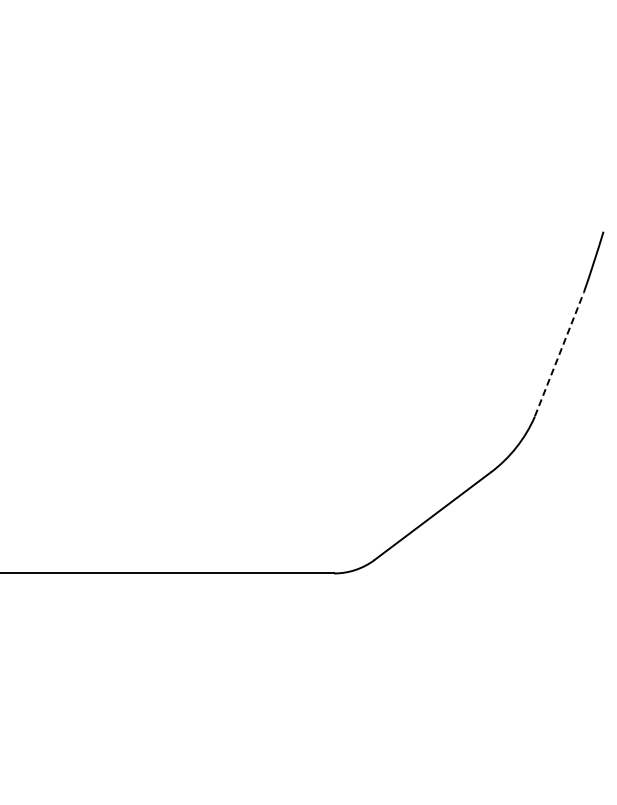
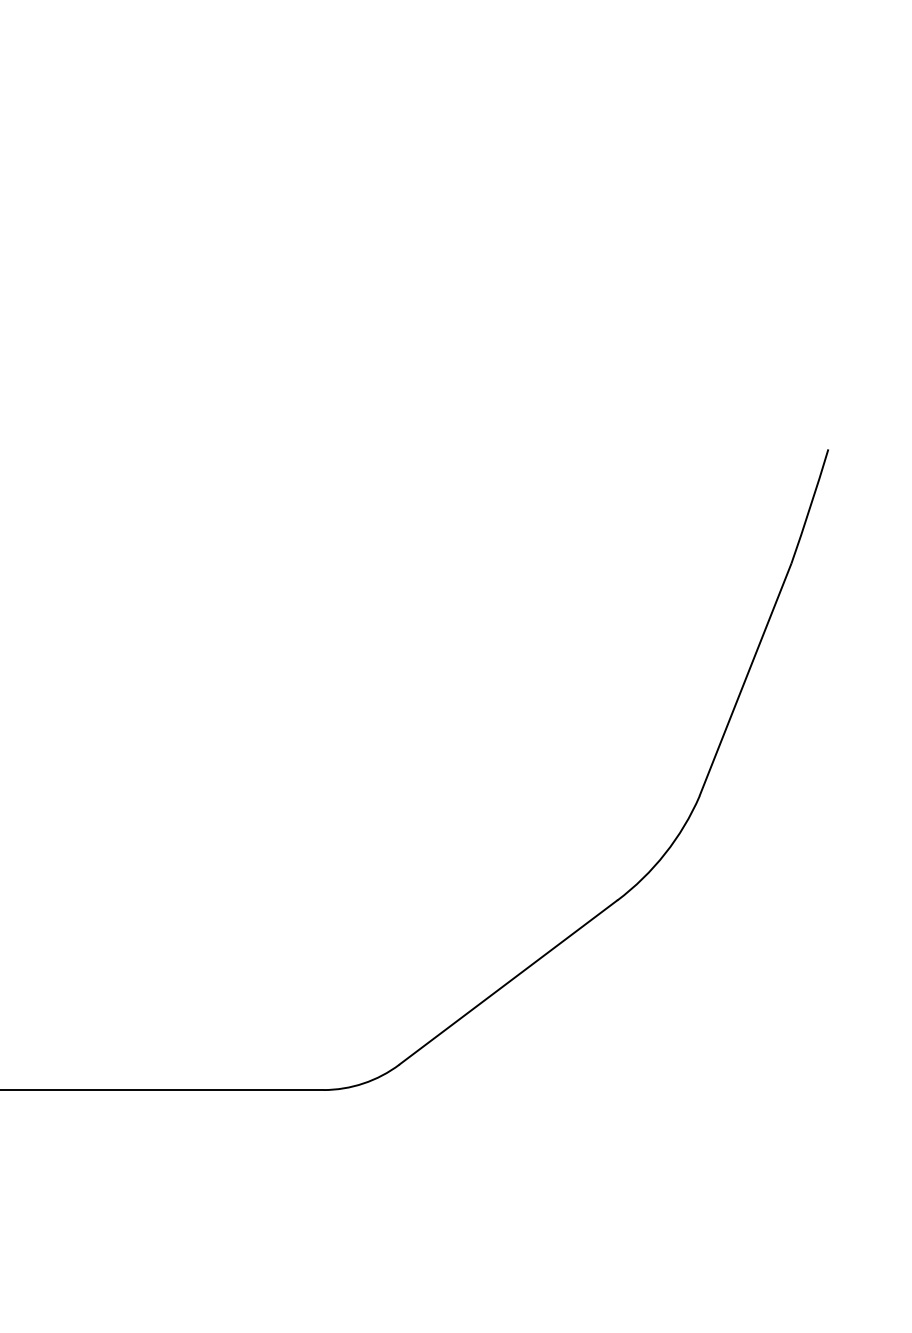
line: (559, 354) -> (745, 679), dashed -> solid

